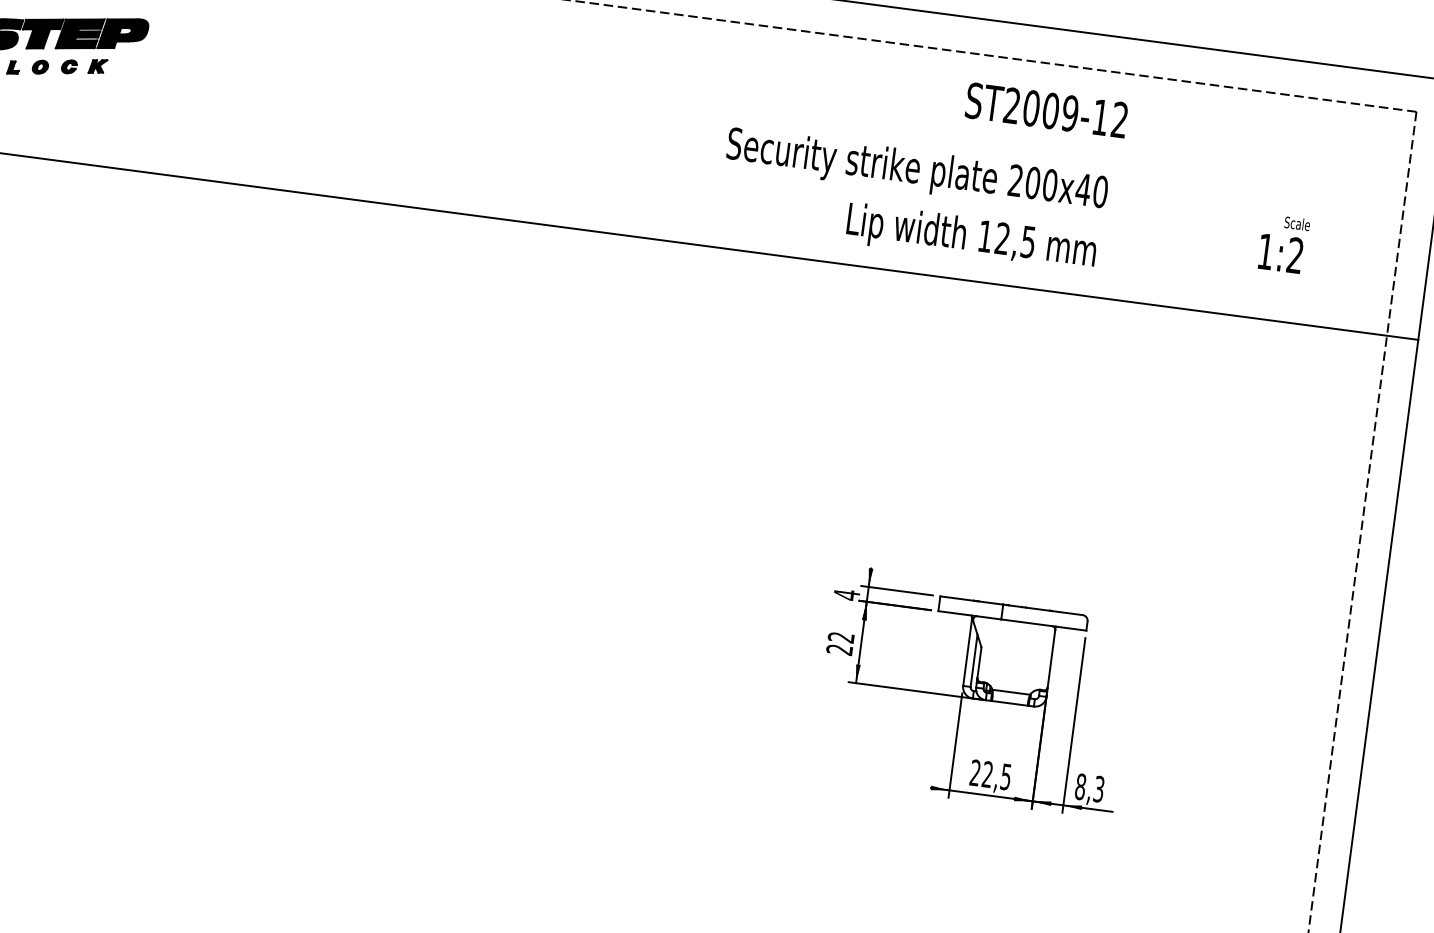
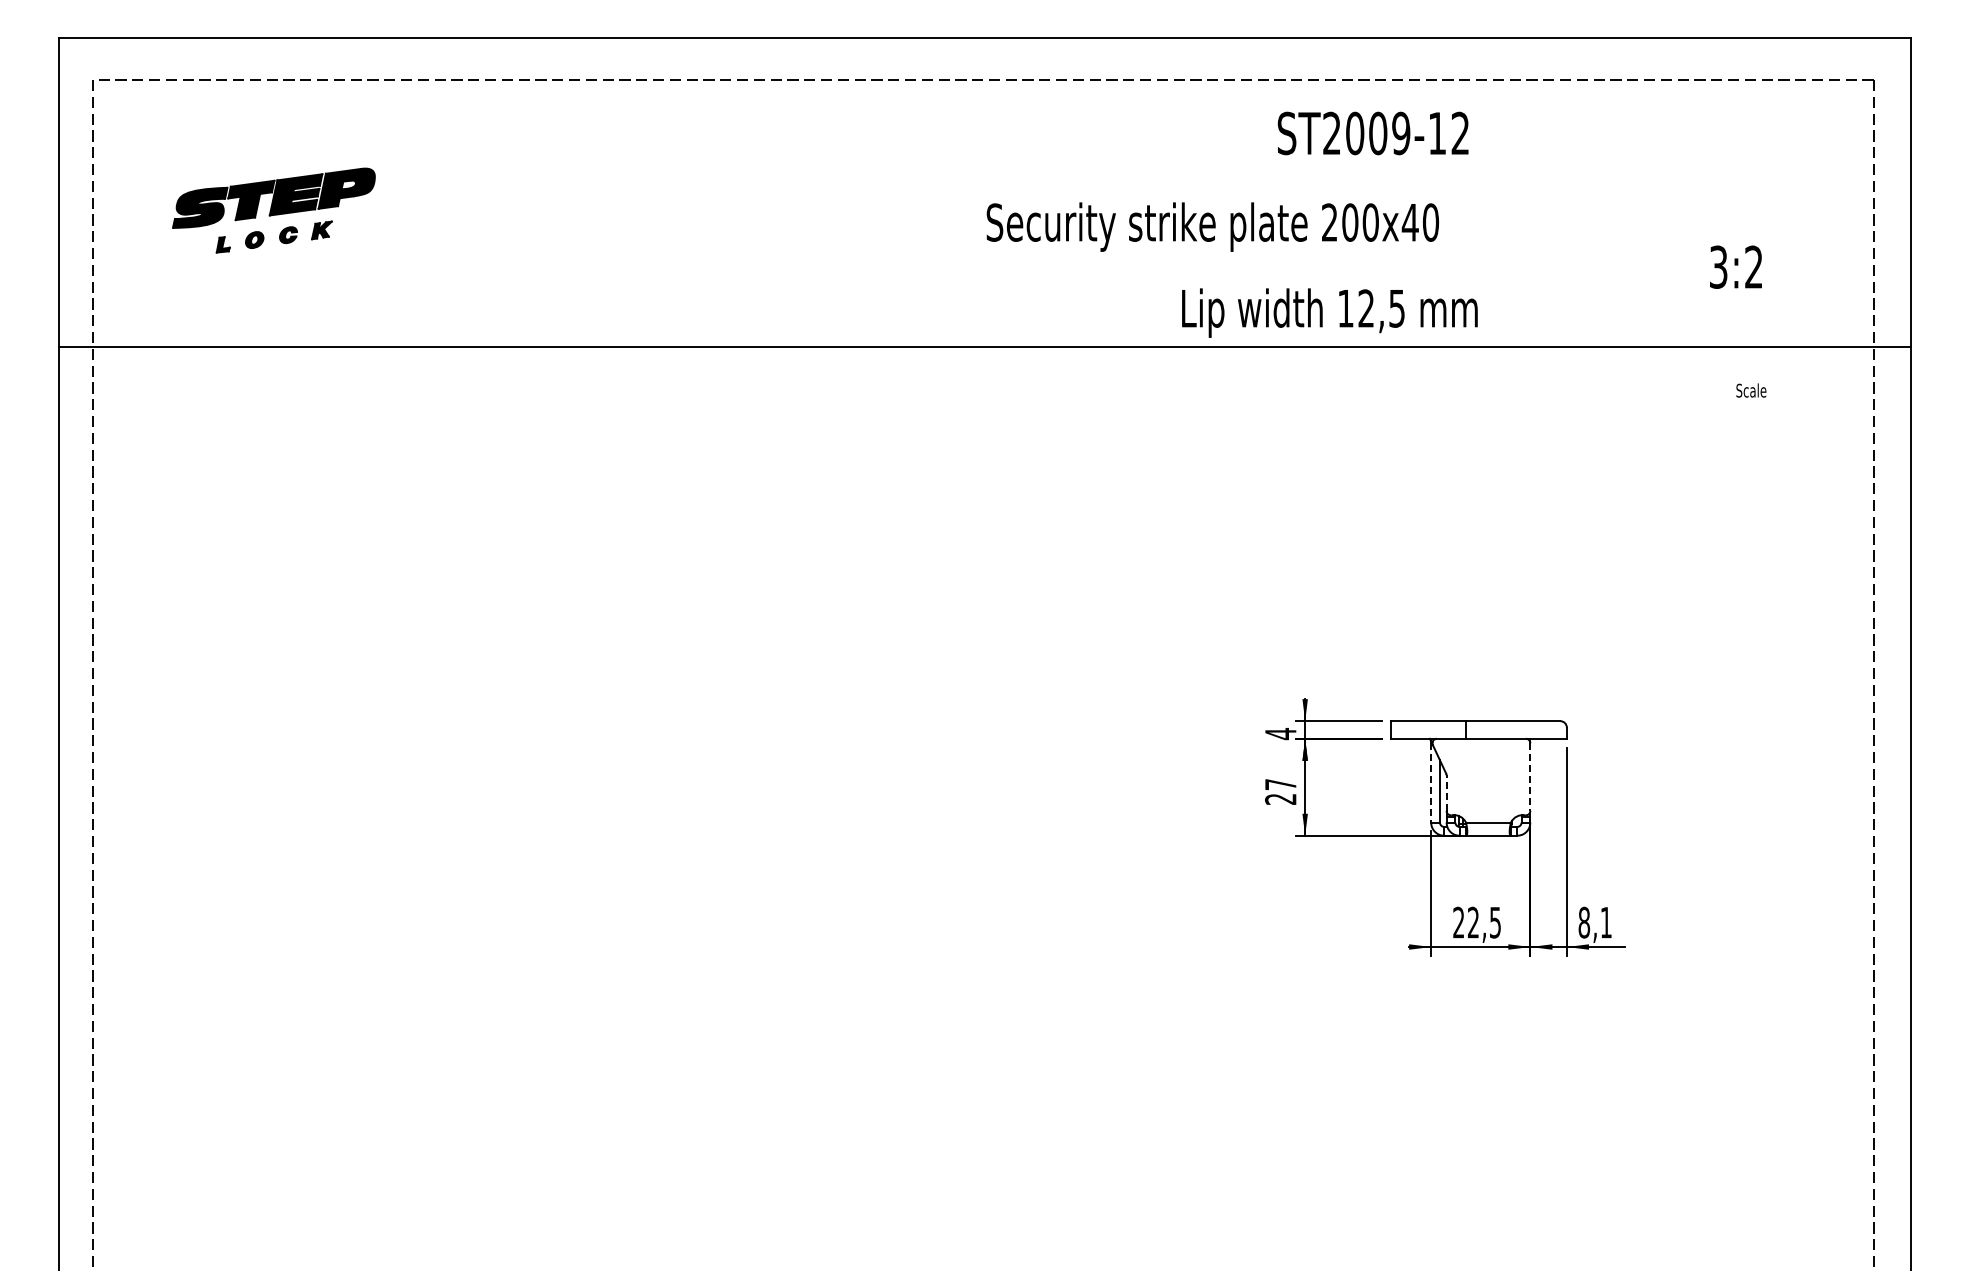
text: (1046, 110) -> (1372, 133), moved
text: (916, 171) -> (1212, 226), moved
text: (1297, 223) -> (1751, 390), moved
text: (971, 237) -> (1329, 312), moved
text: (1265, 251) -> (1718, 266), 1:2 -> 3:2
text: (841, 637) -> (1280, 784), 22 -> 27
line: (967, 652) -> (1431, 782), solid -> dashed
line: (1051, 659) -> (1530, 777), solid -> dashed
line: (979, 663) -> (1446, 793), solid -> dashed
text: (1098, 789) -> (1605, 922), 8,3 -> 8,1

